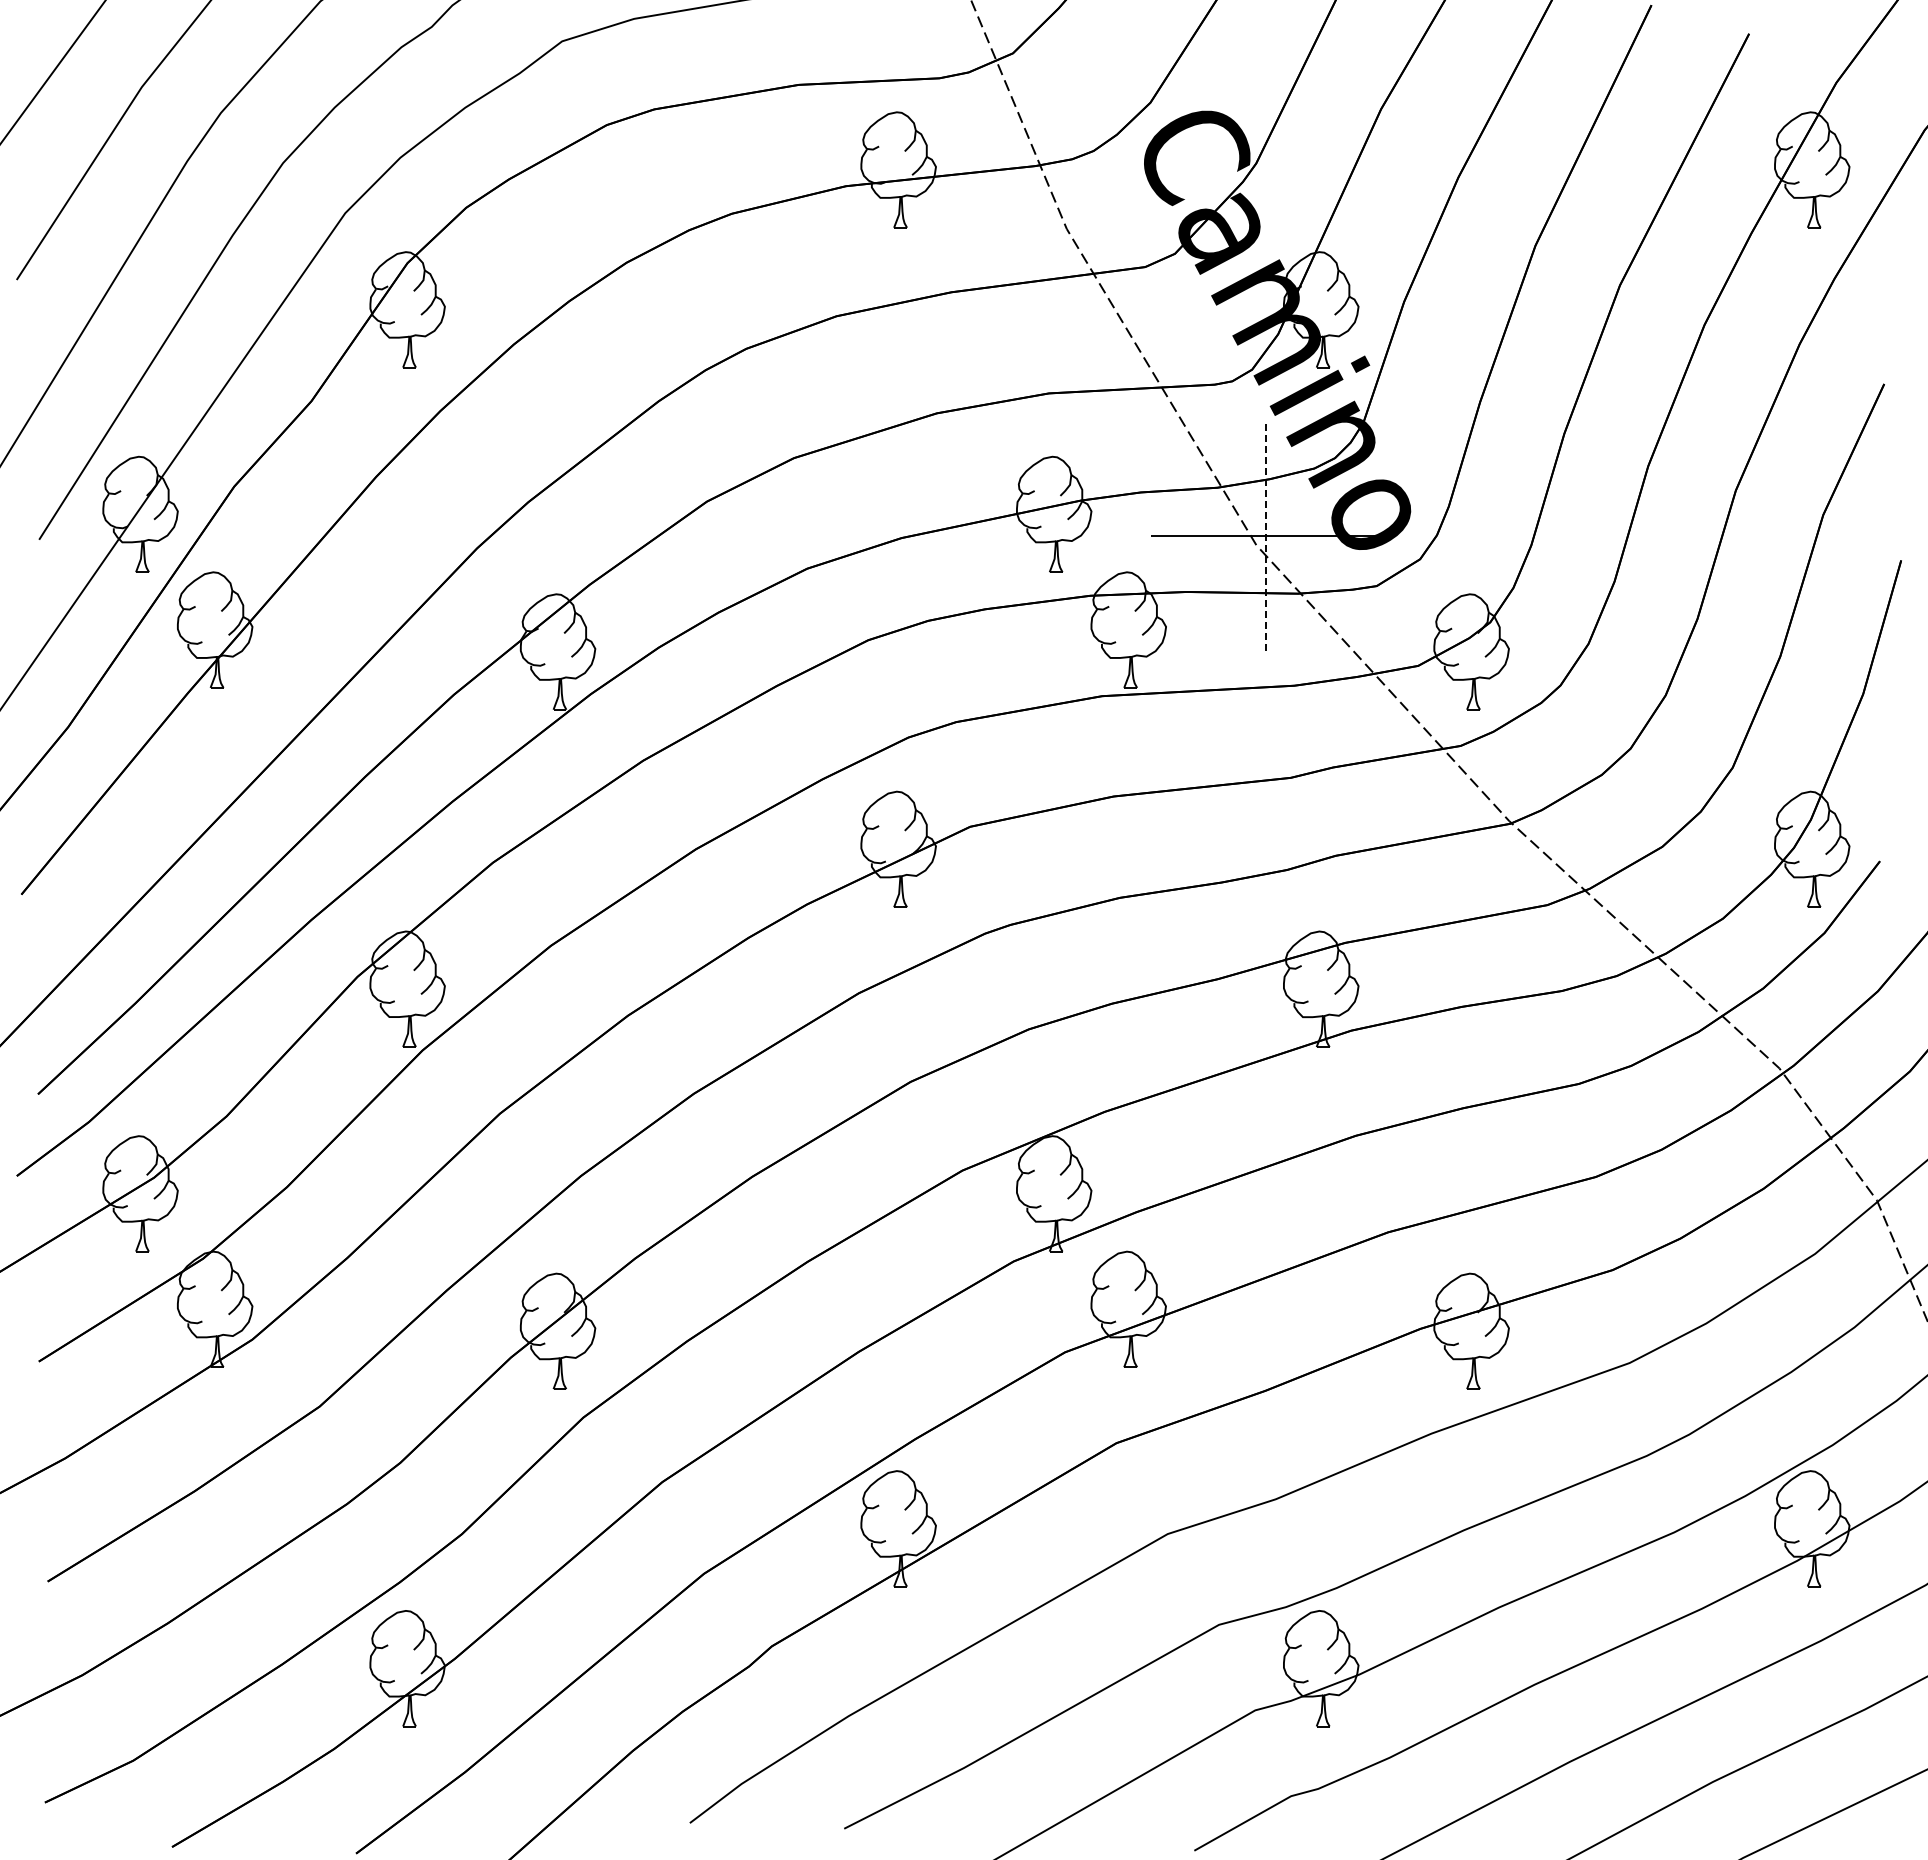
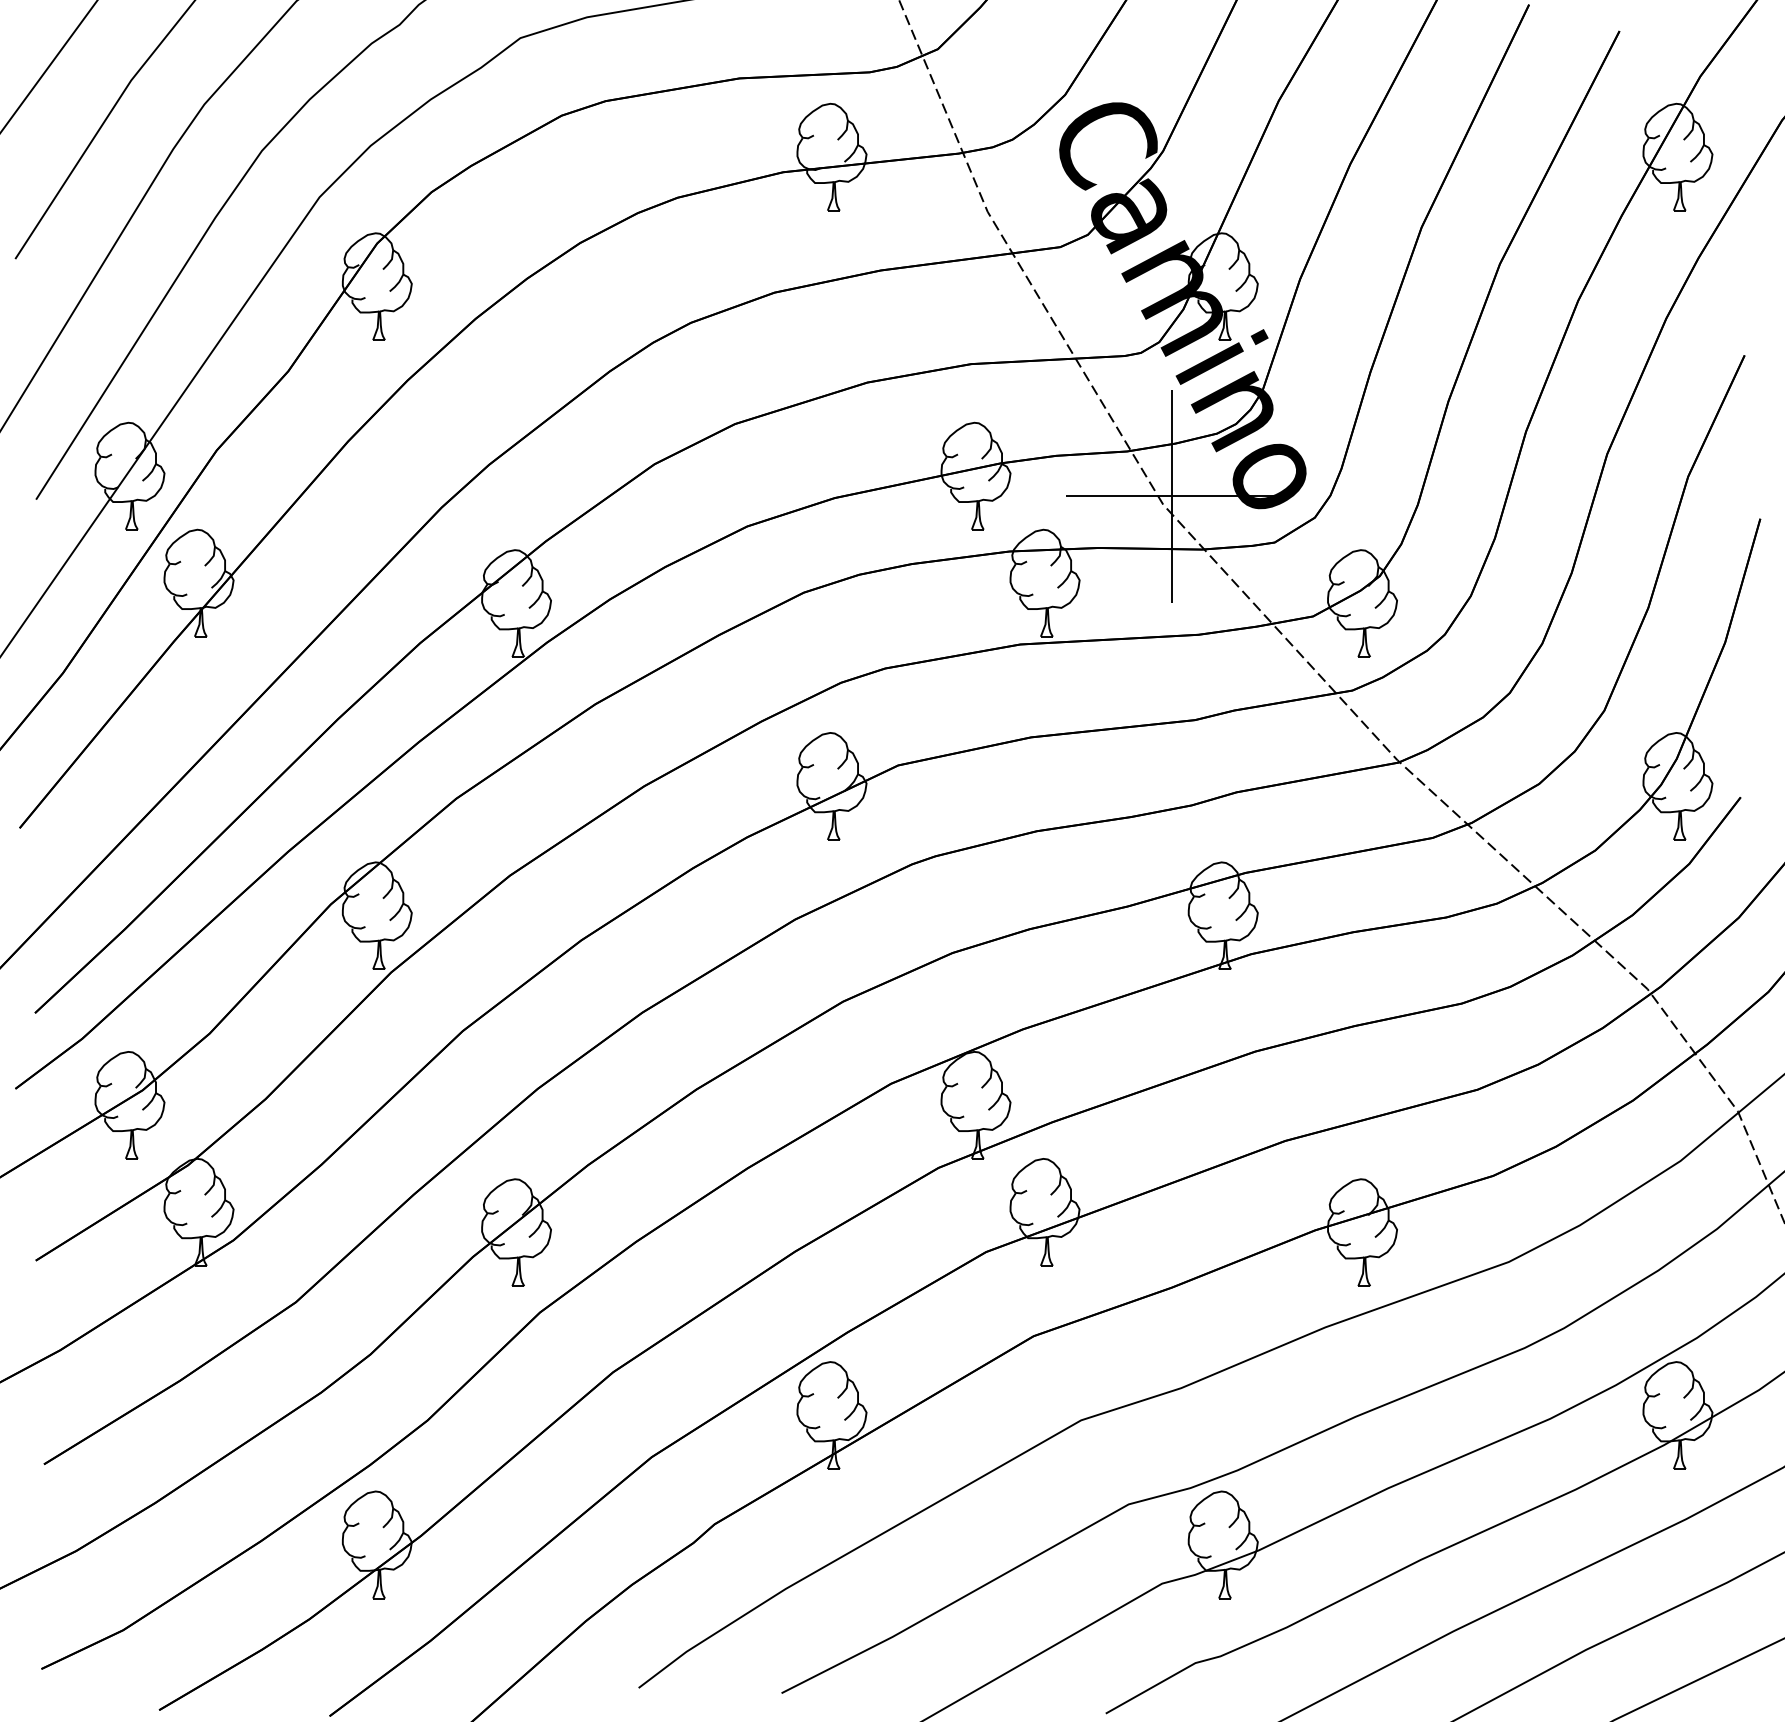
line: (1266, 535) -> (1172, 495), dashed -> solid

